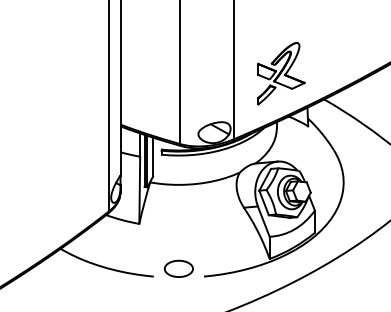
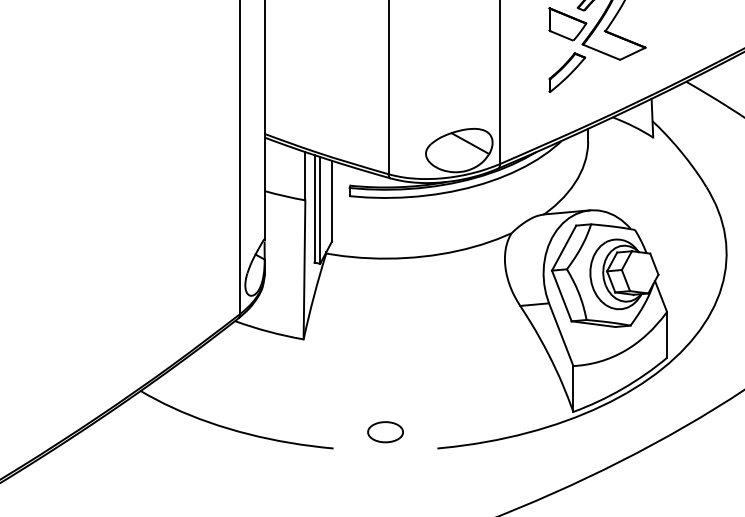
part: (178, 268) -> (384, 431), size x0.6

